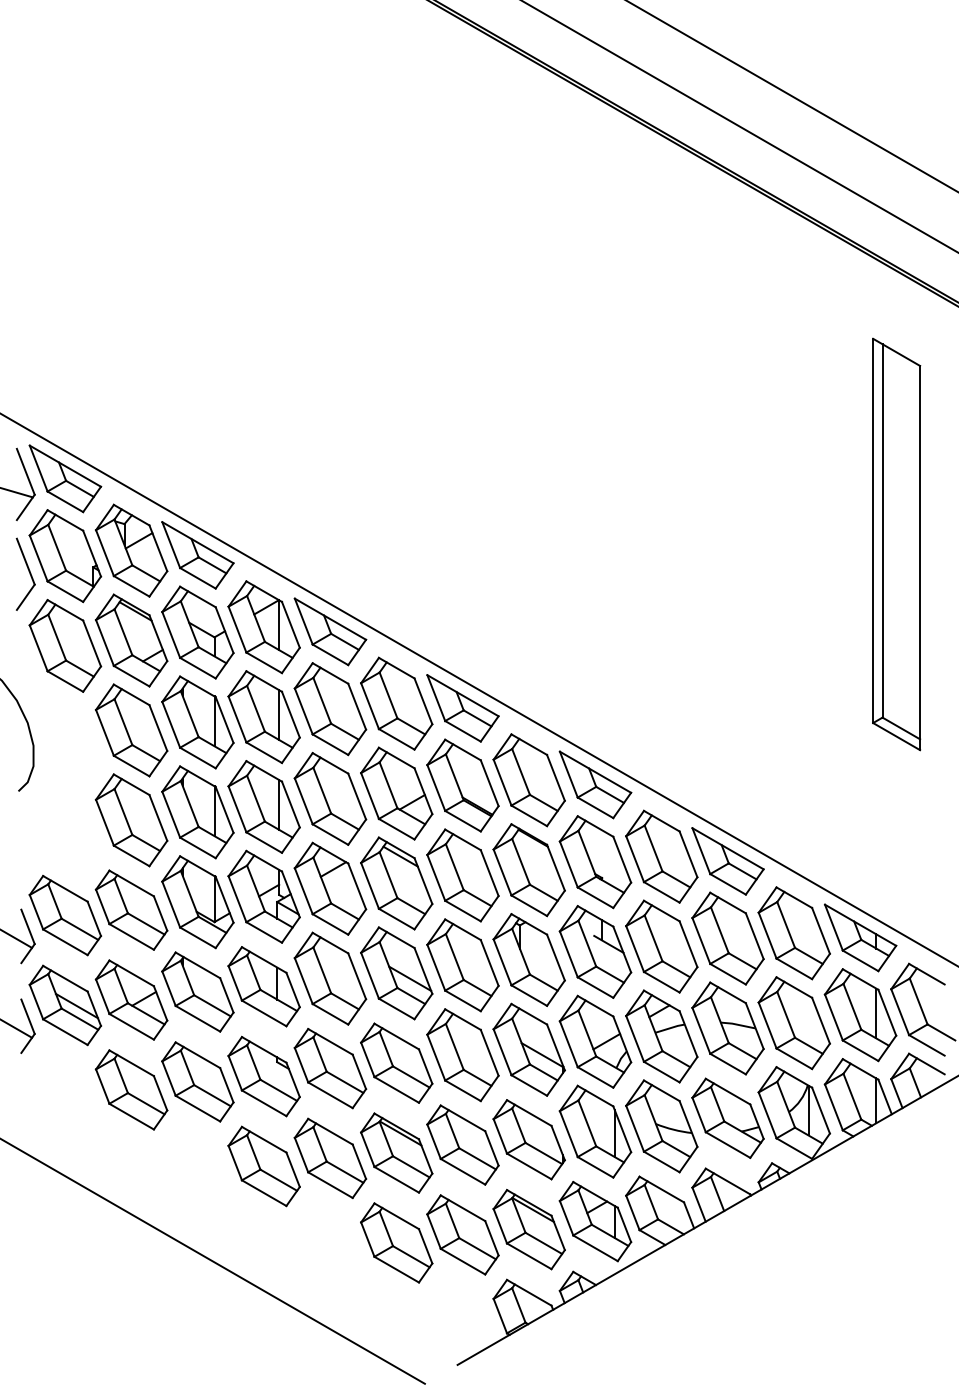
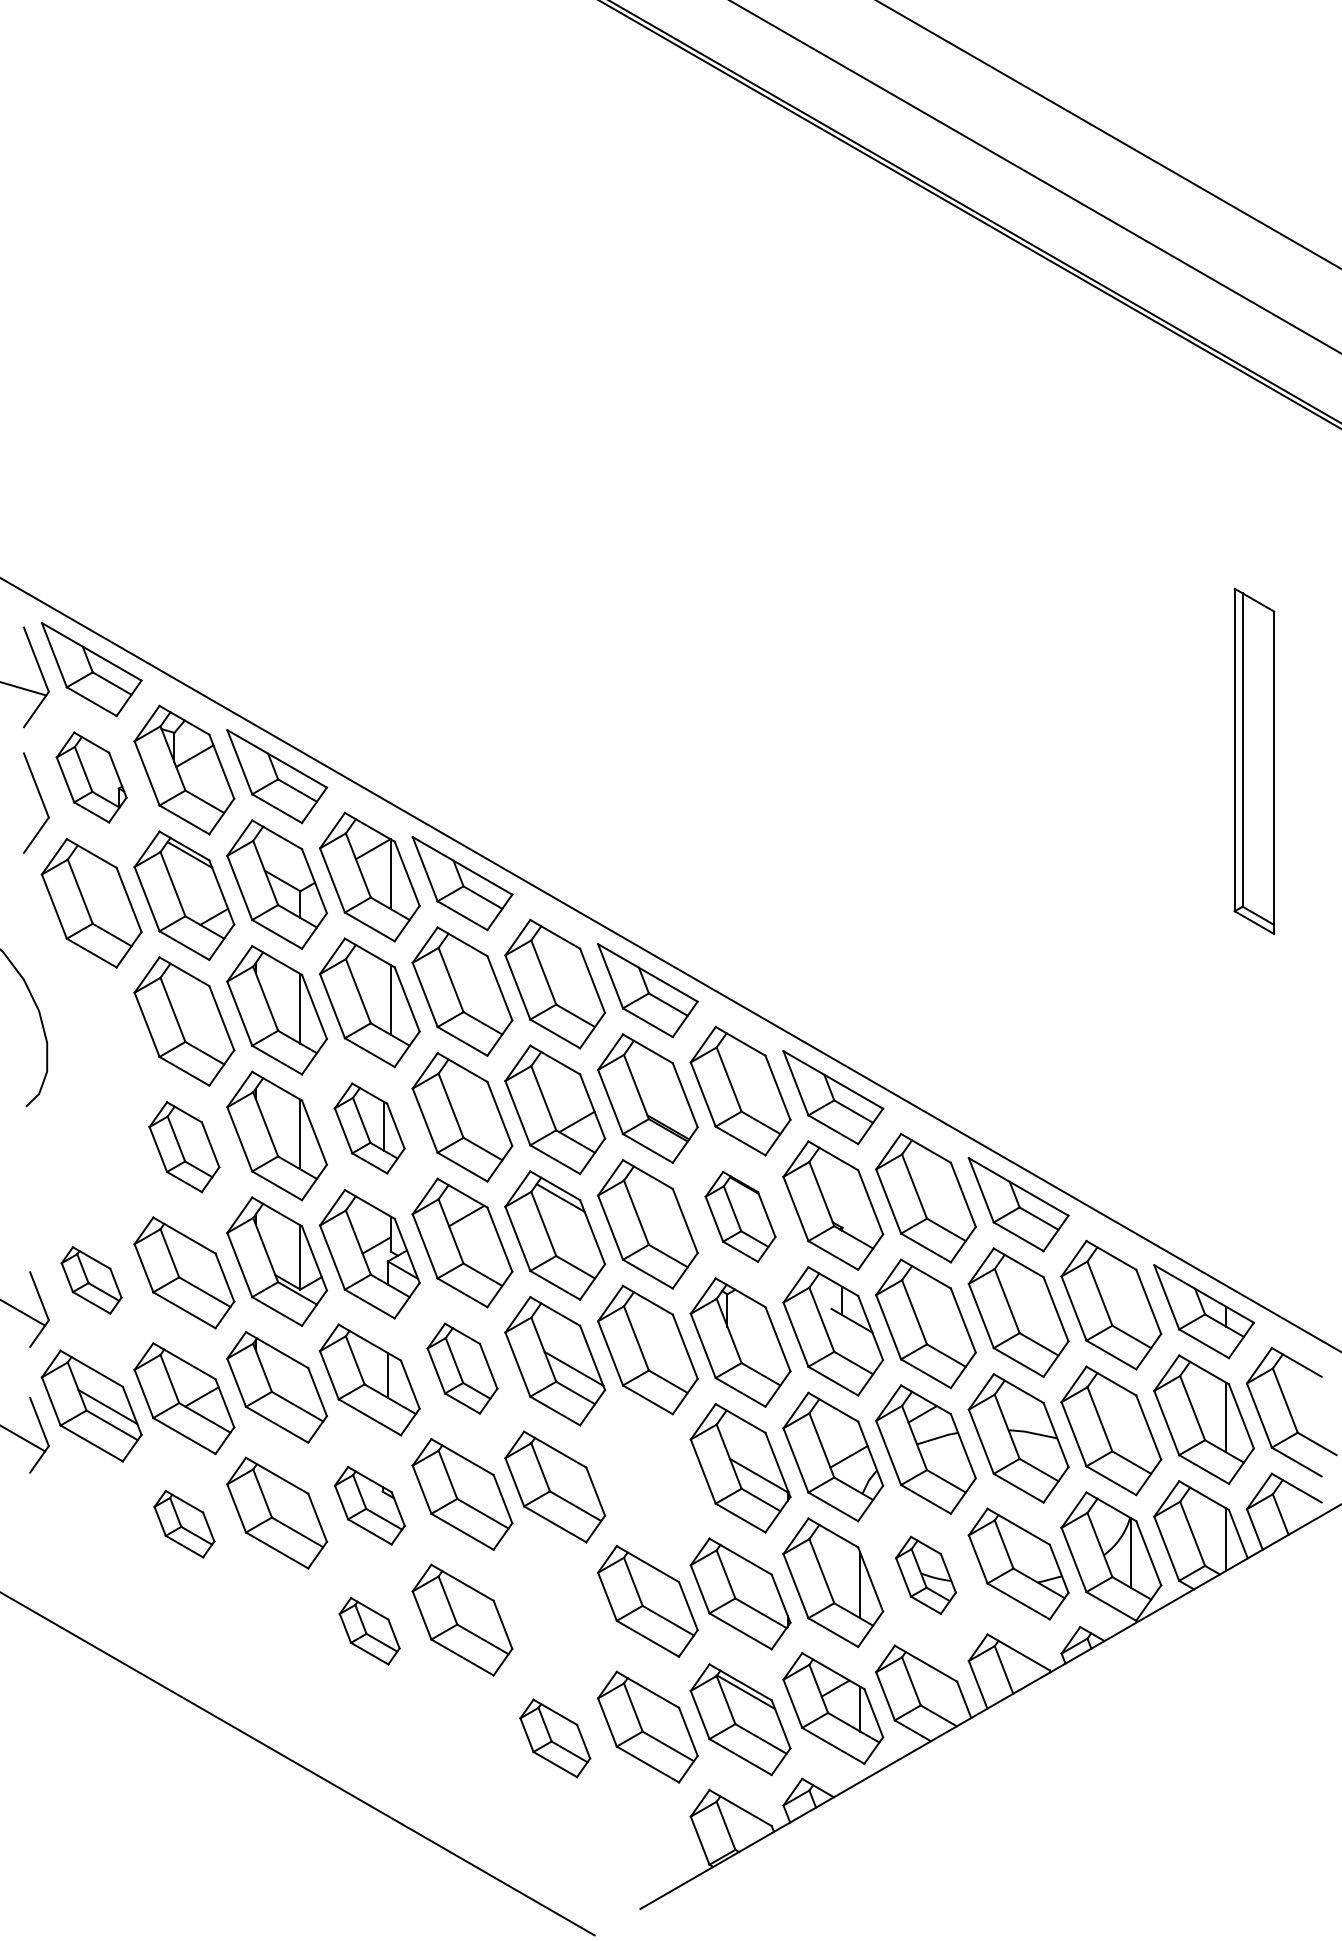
part: (896, 544) -> (1254, 761), size x0.6
part: (65, 556) -> (91, 777), size x0.7
part: (263, 806) -> (369, 1128), size x0.7
part: (131, 819) -> (184, 1146), size x0.7
part: (529, 869) -> (740, 1216), size x0.7
part: (65, 915) -> (91, 1280), size x0.6
part: (330, 978) -> (462, 1368), size x0.7
part: (462, 1055) -> (647, 1475), removed
part: (263, 1076) -> (369, 1505), size x0.7
part: (131, 1089) -> (184, 1523), size x0.6
part: (661, 1126) -> (925, 1575), size x0.6
part: (396, 1152) -> (555, 1612), removed
part: (263, 1165) -> (369, 1630), size x0.6
part: (396, 1243) -> (555, 1738), size x0.7

